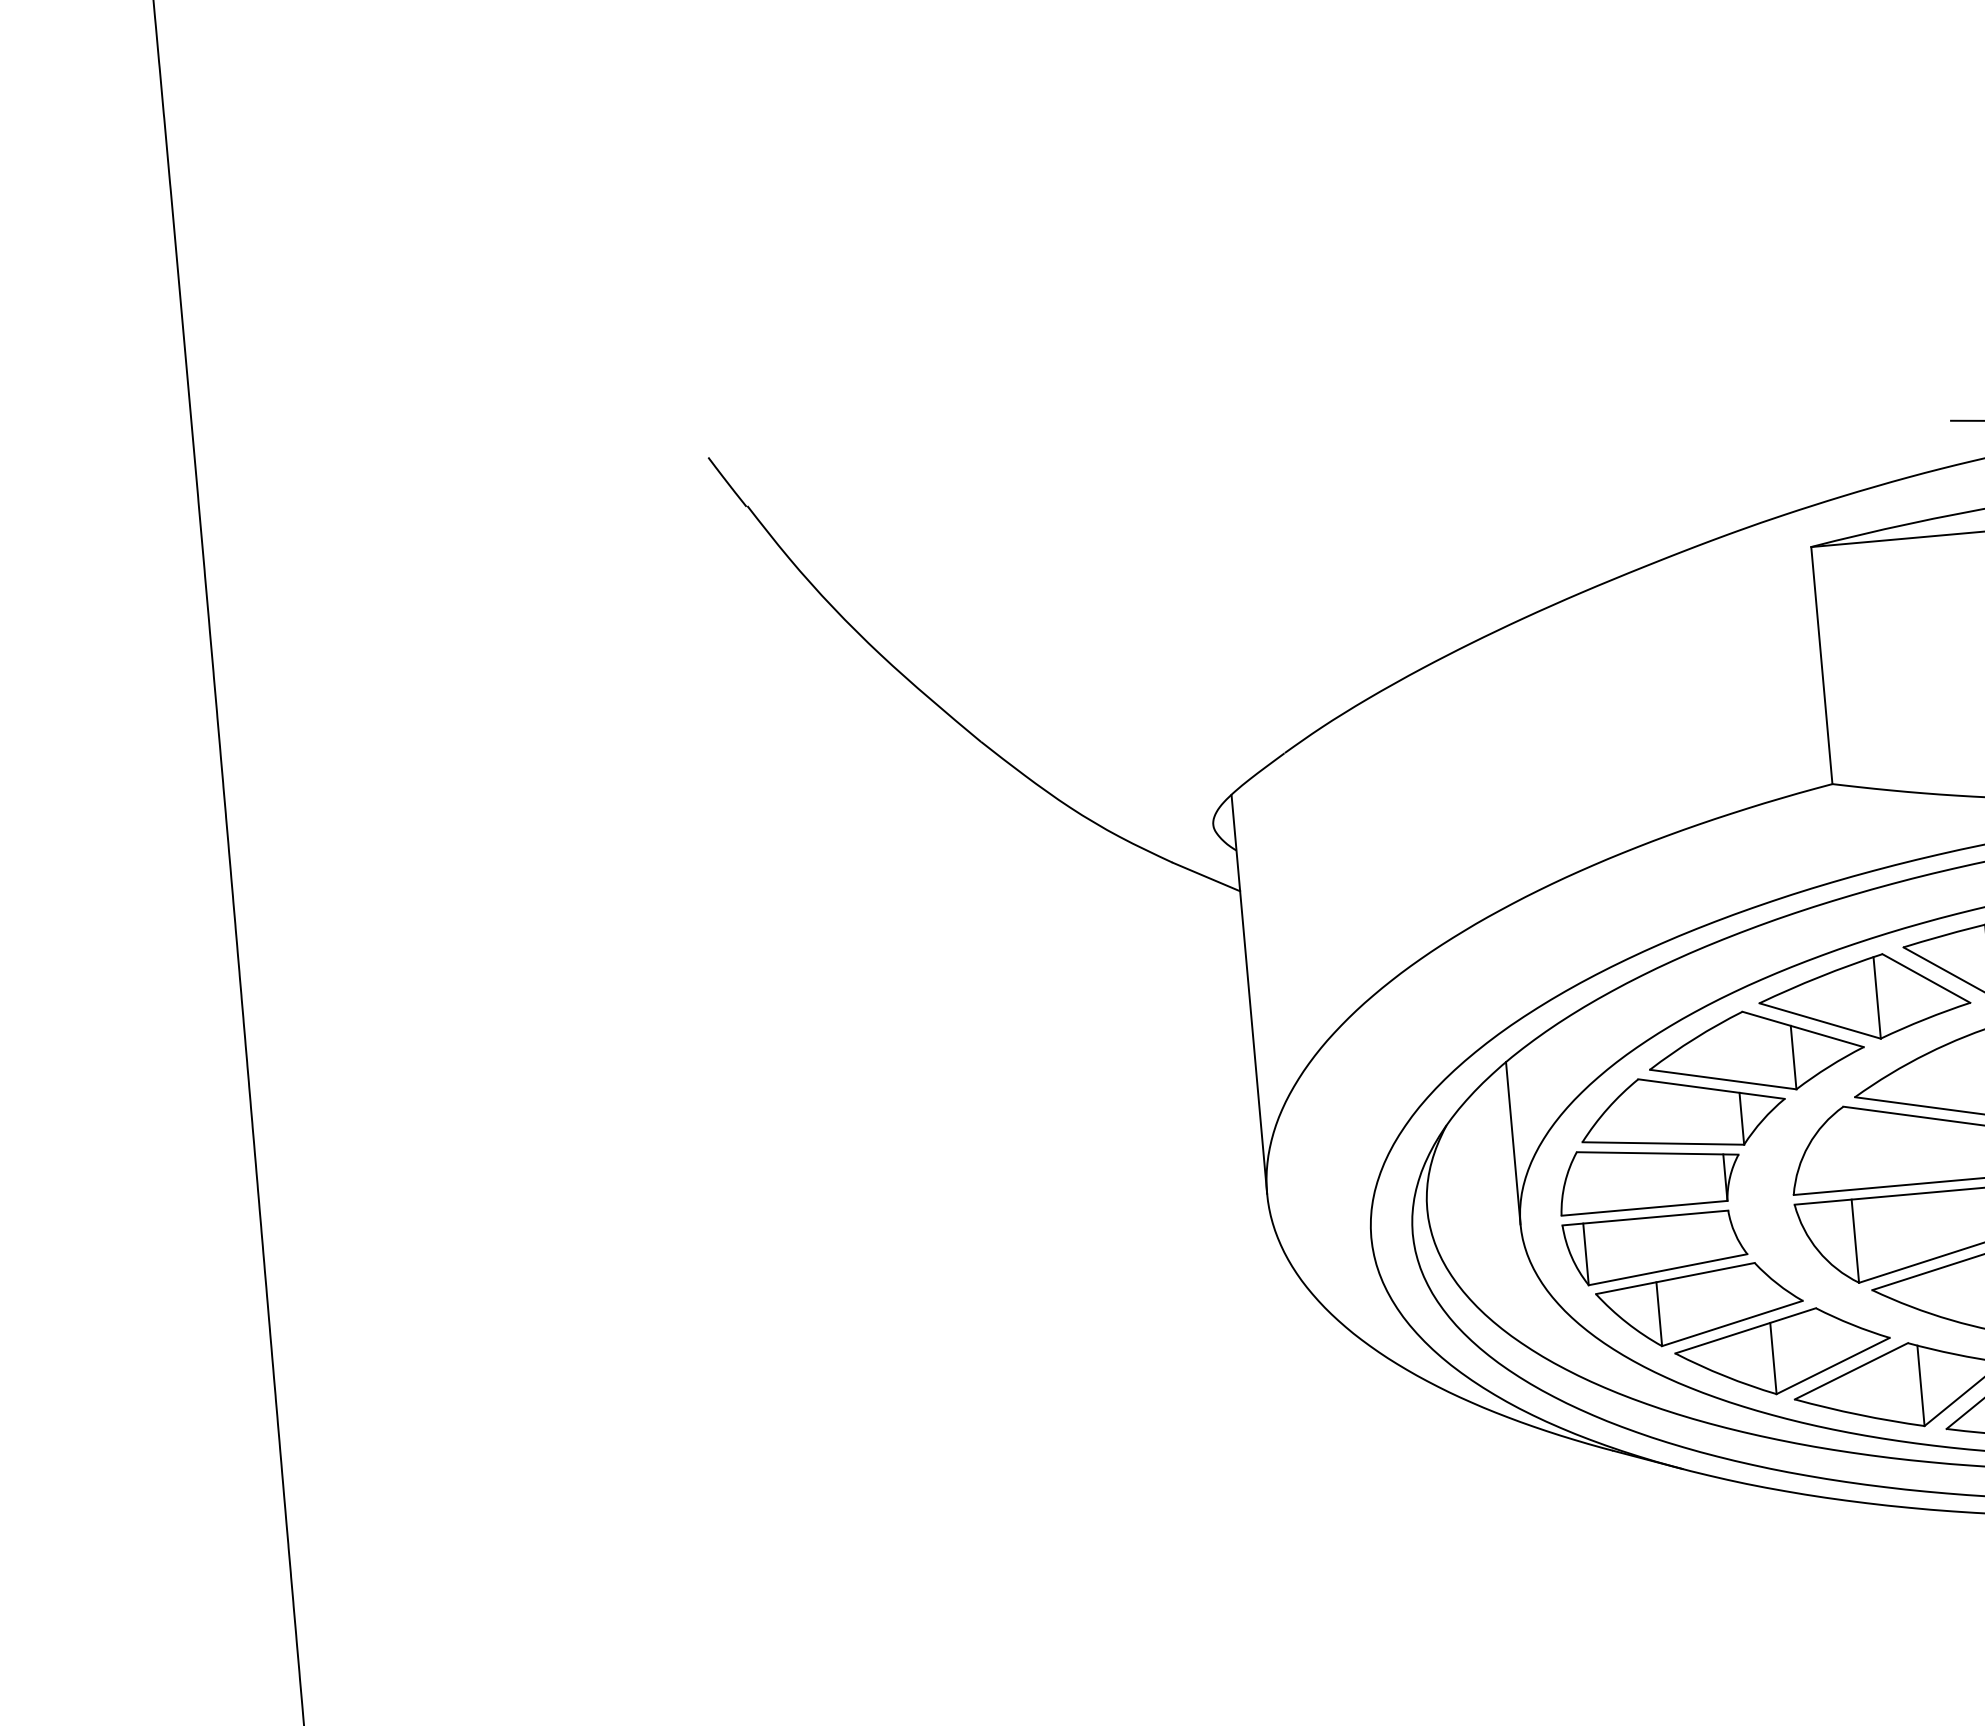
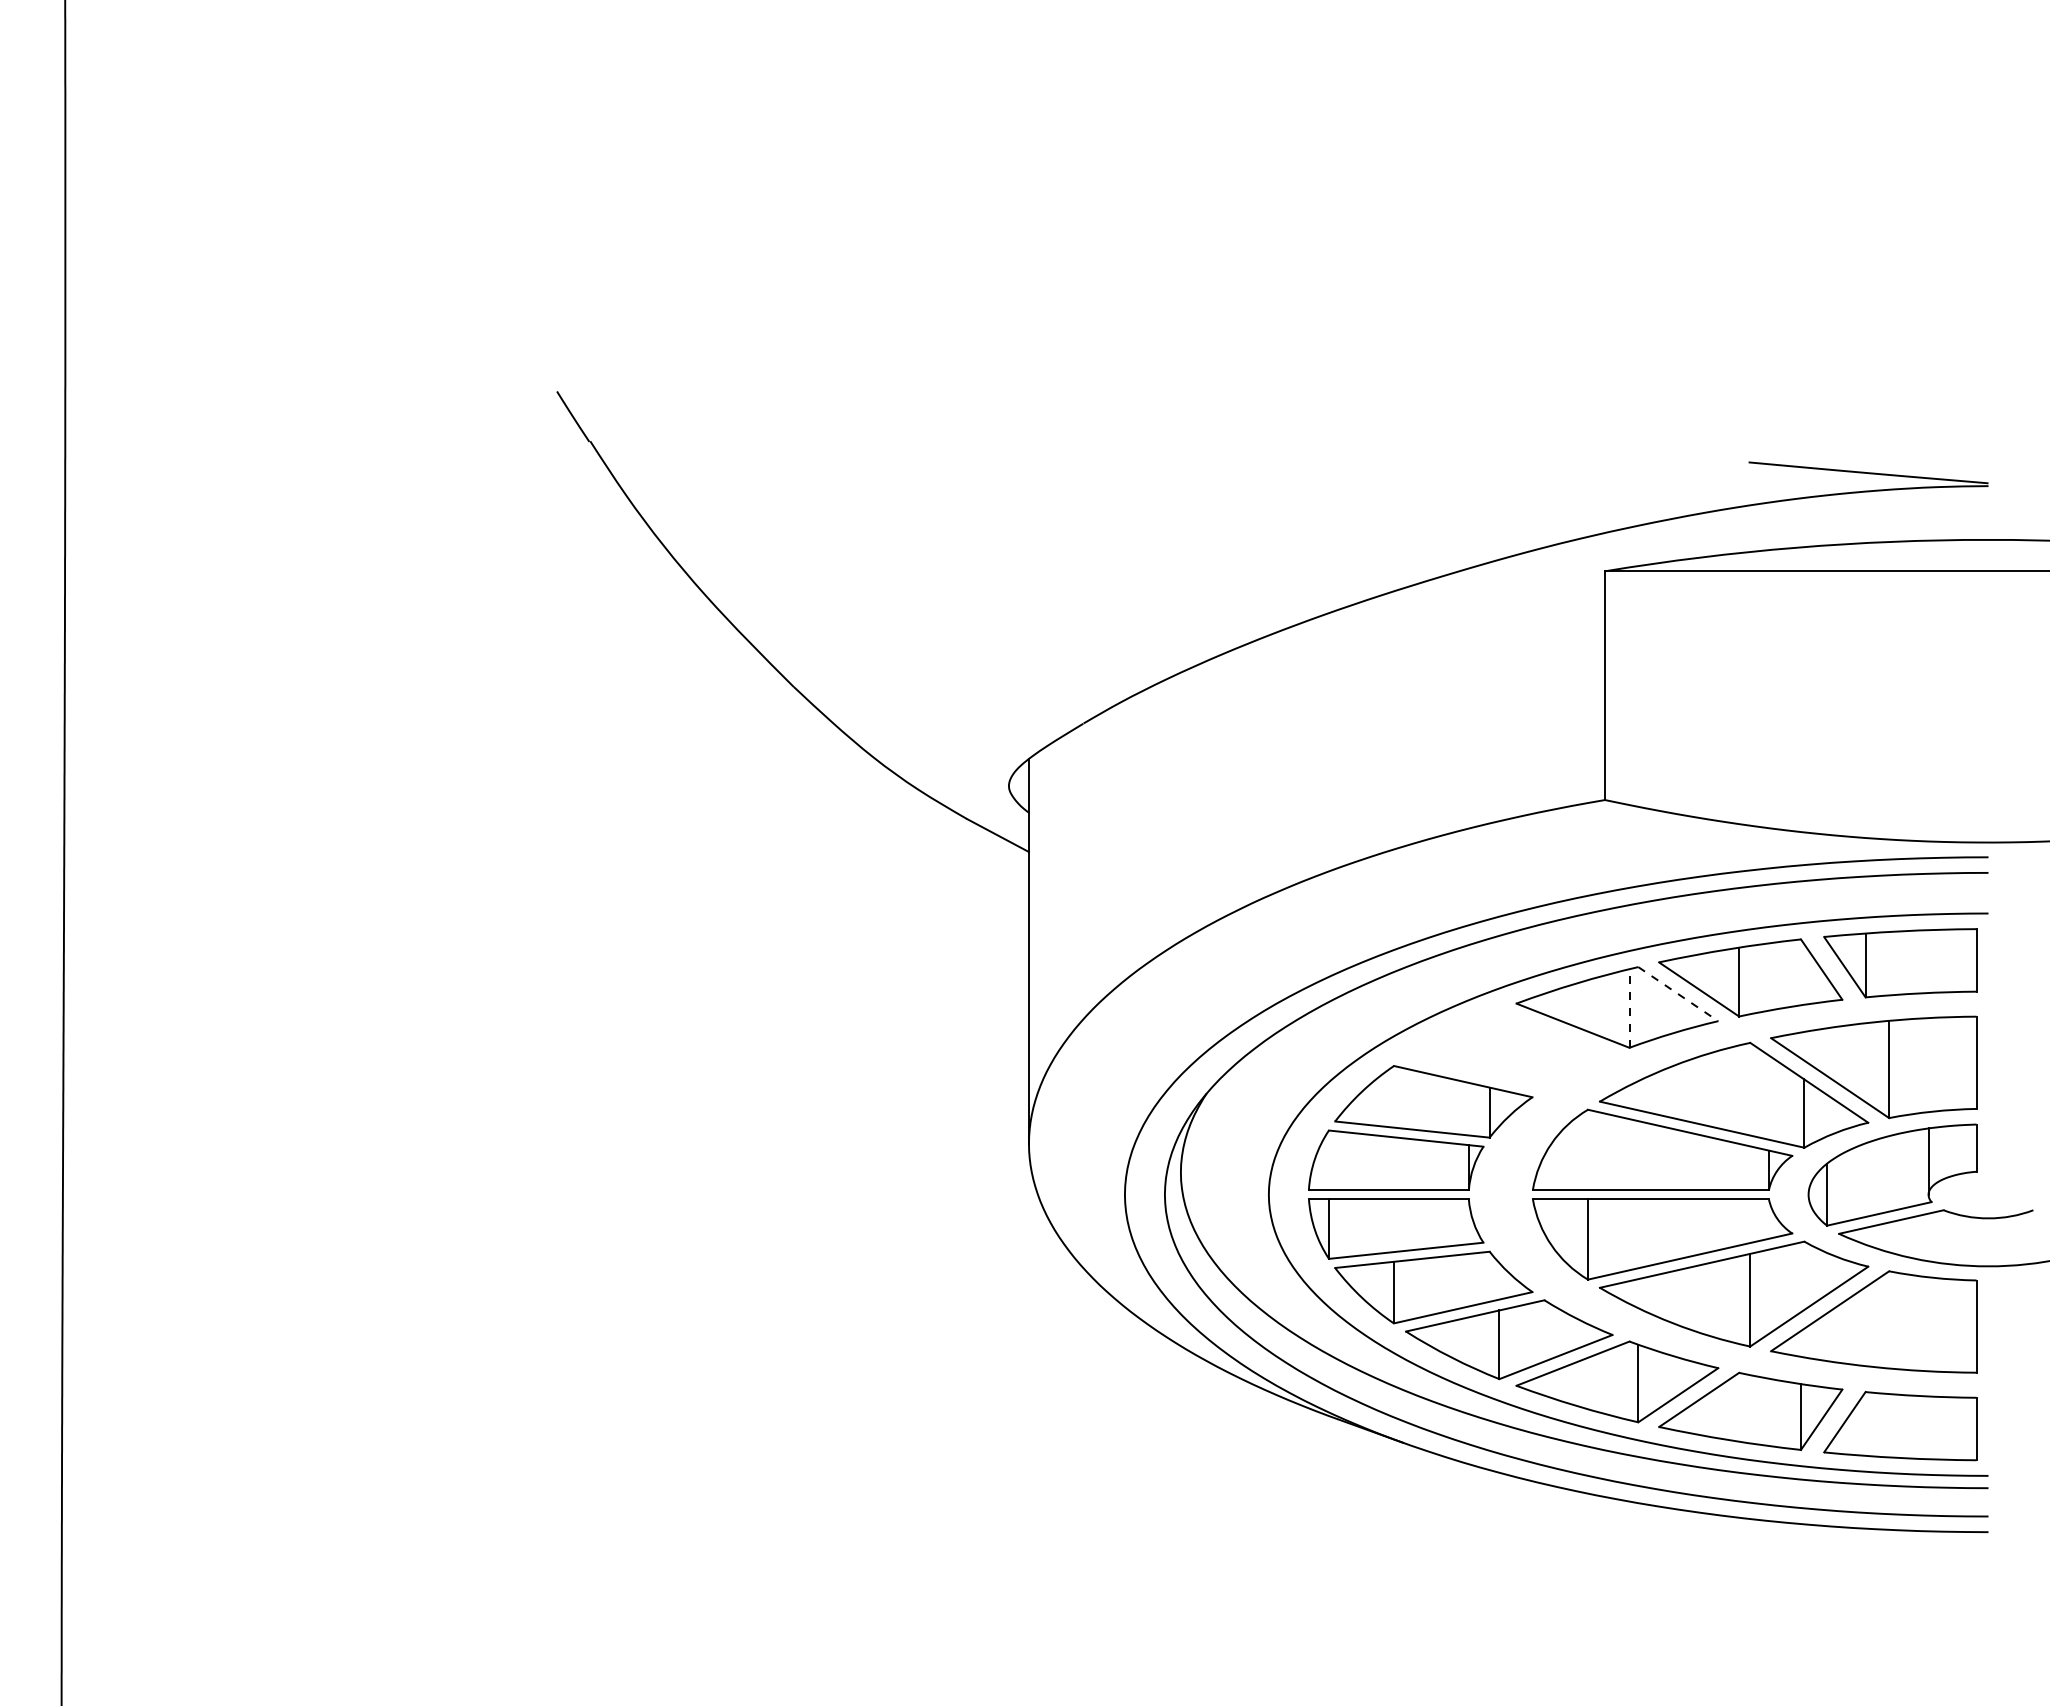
line: (1926, 978) -> (1678, 994), solid -> dashed
line: (1877, 997) -> (1629, 1008), solid -> dashed
part: (1756, 1051) -> (1509, 1049), removed
line: (1512, 1143) -> (1268, 1116), removed

